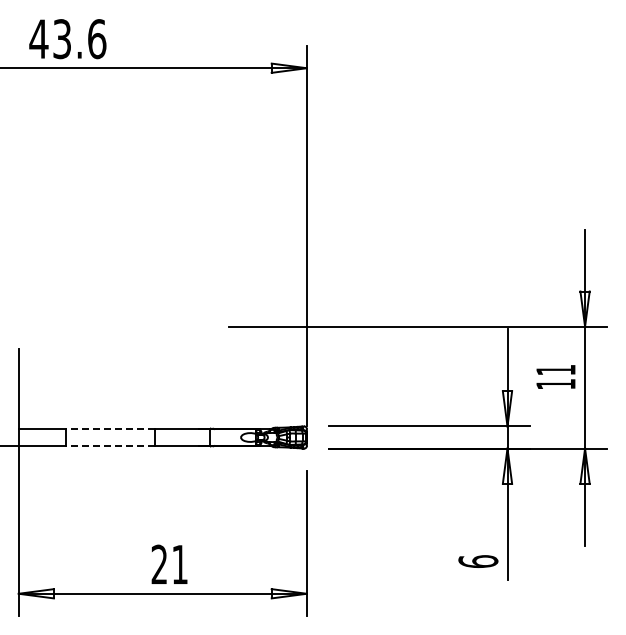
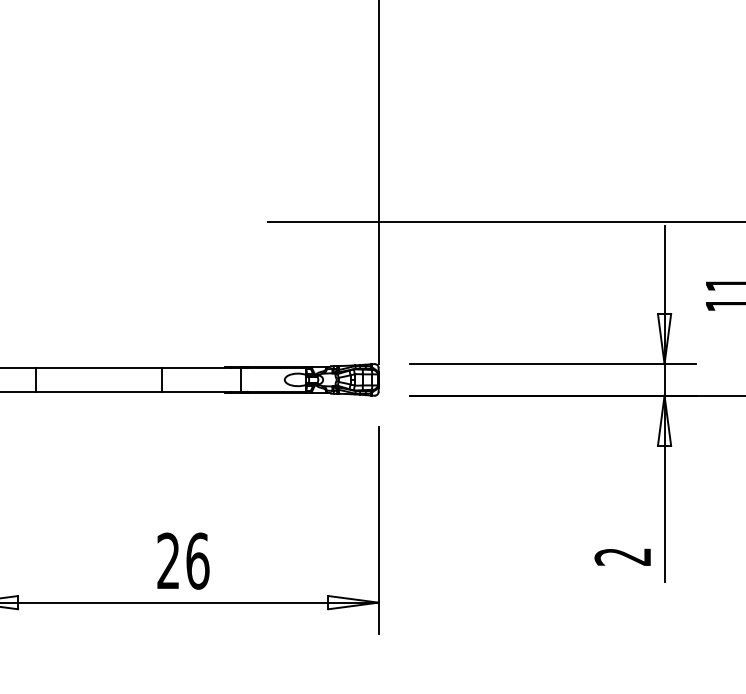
line: (110, 429) -> (98, 368), dashed -> solid
line: (110, 445) -> (98, 391), dashed -> solid
text: (478, 561) -> (623, 556), 6 -> 2
text: (180, 564) -> (198, 560), 21 -> 26

